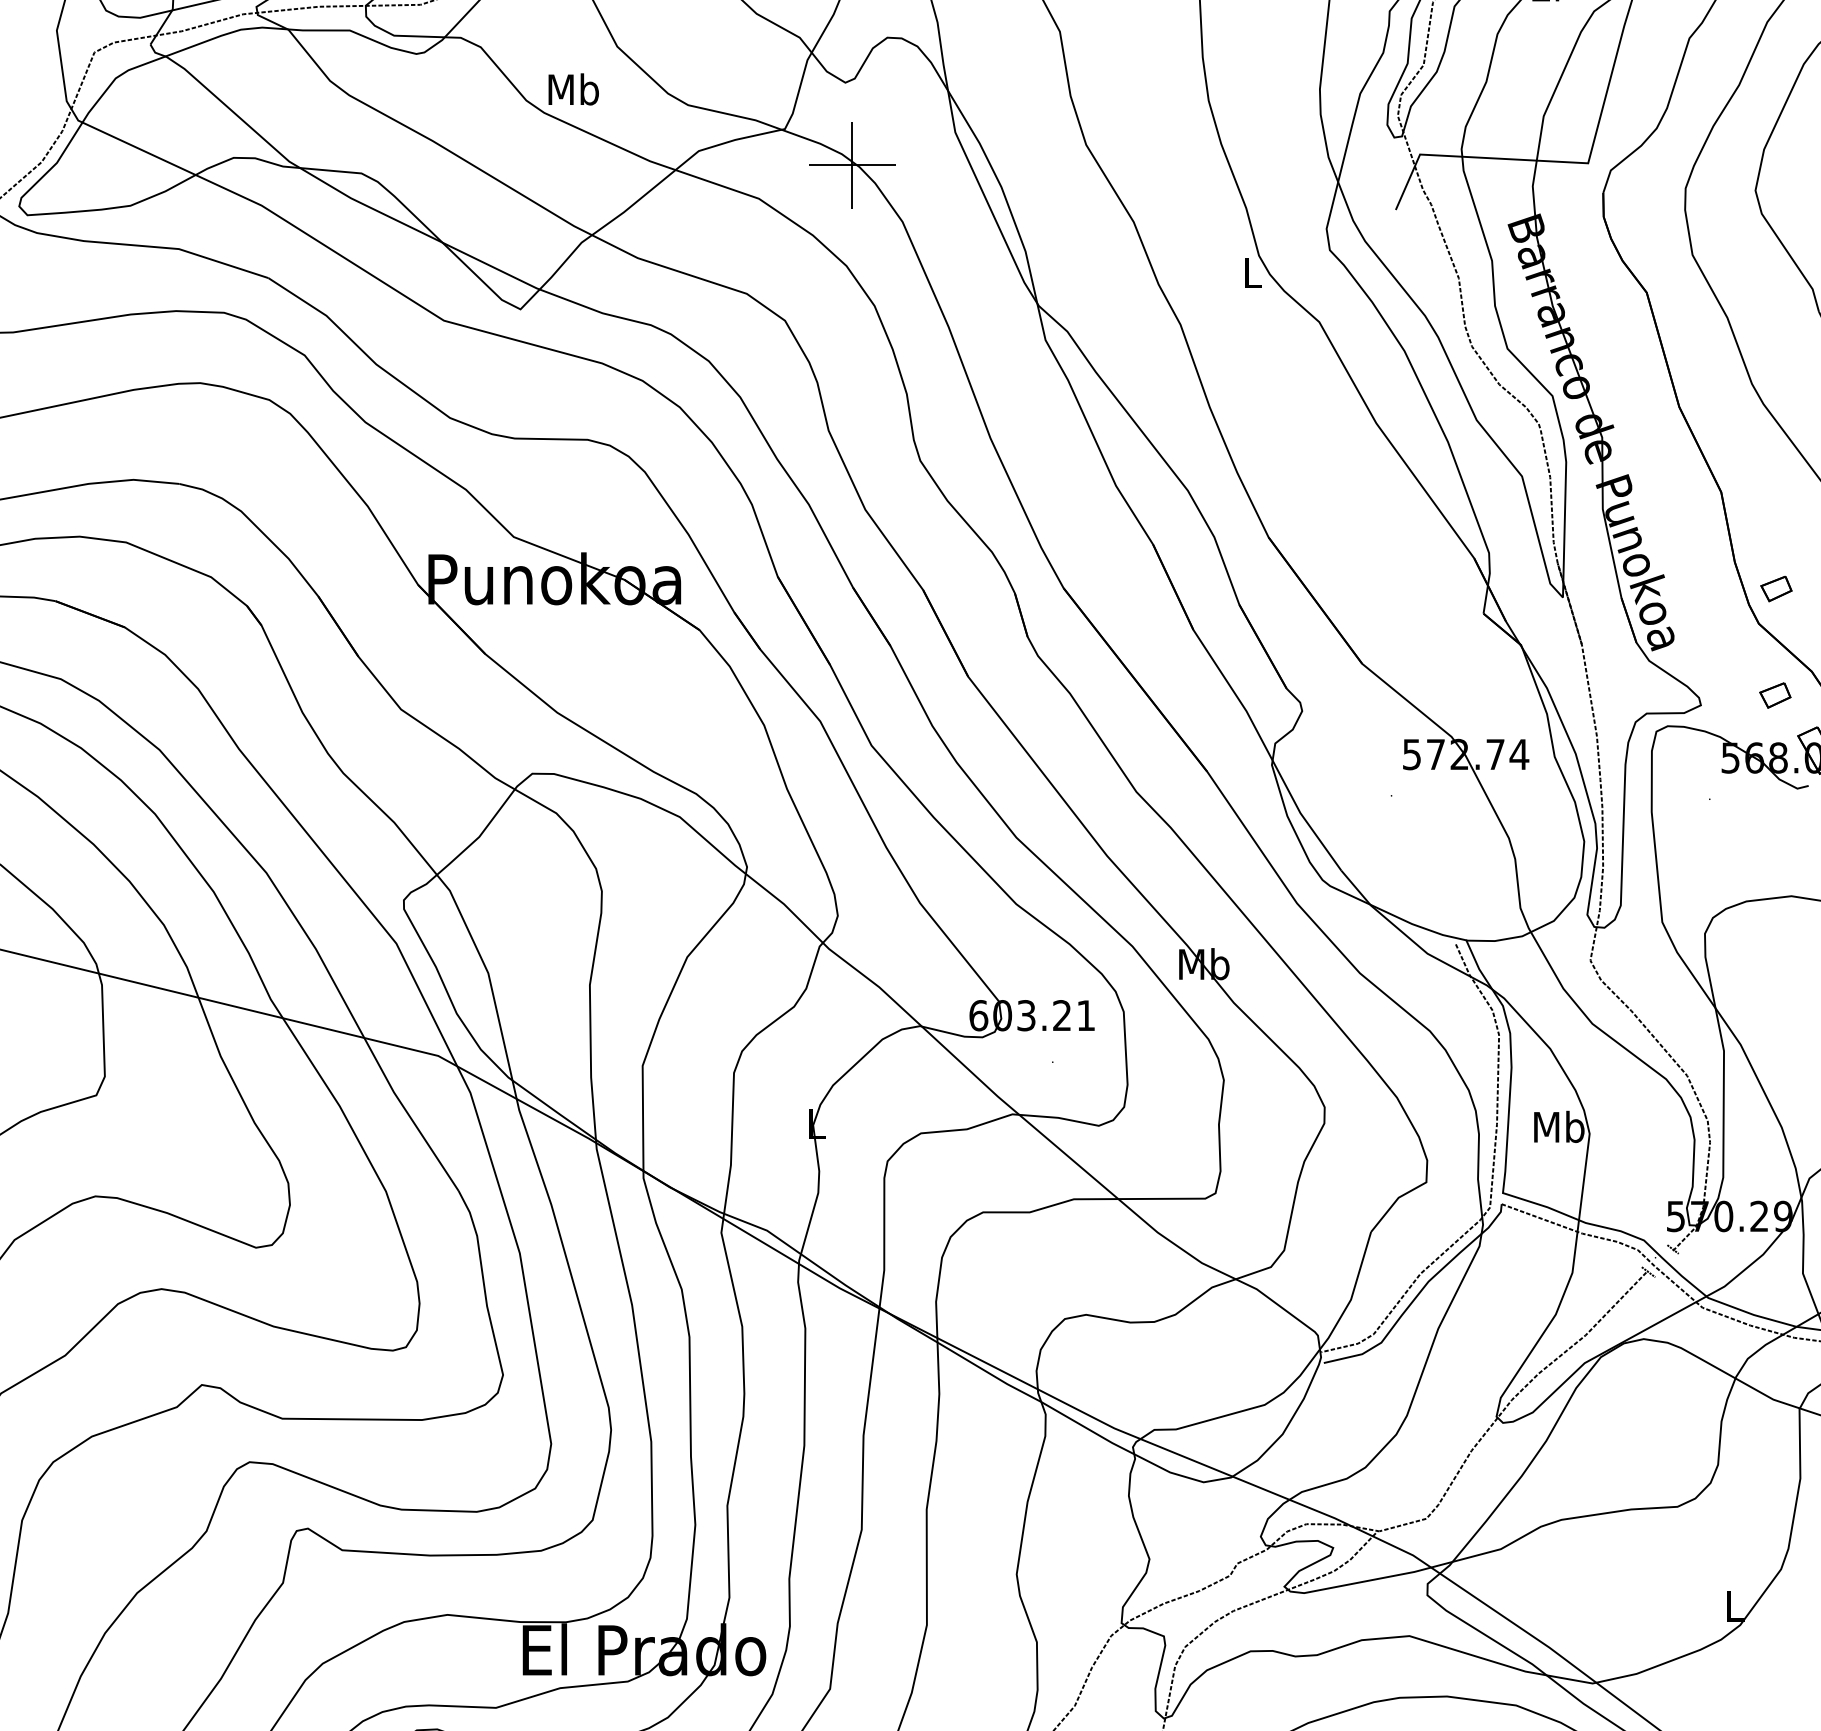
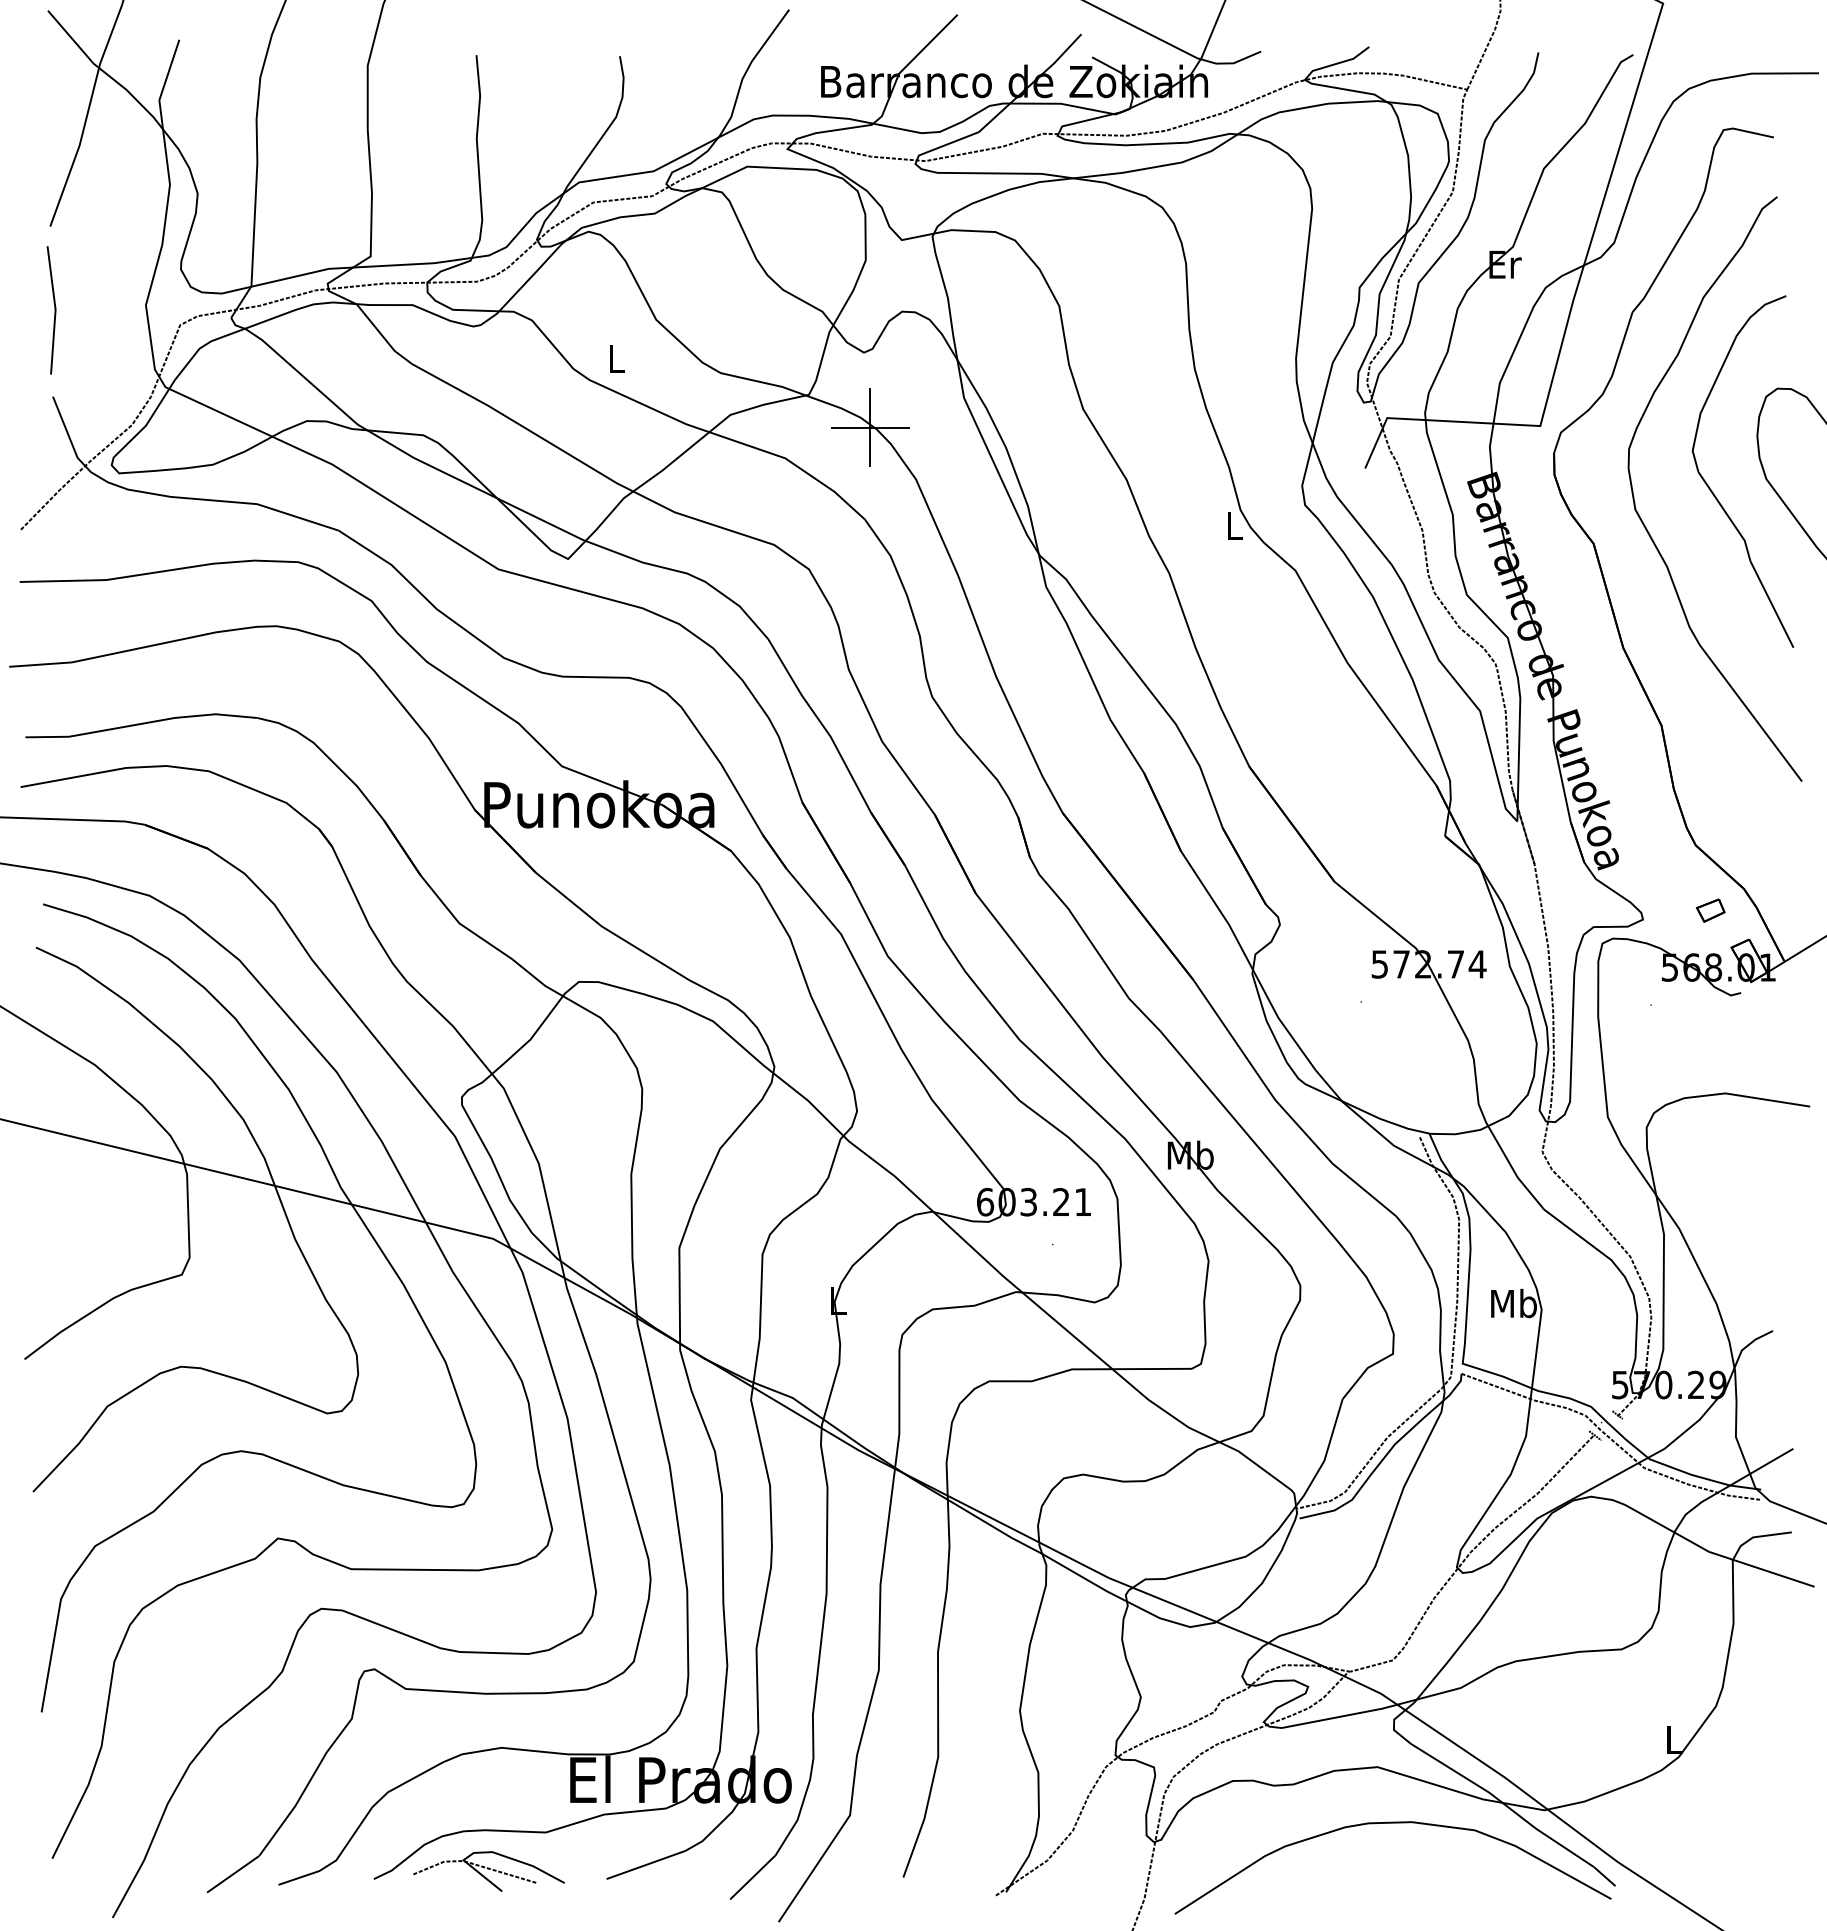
text: (573, 89) -> (616, 358), Mb -> L
part: (1776, 588) -> (1711, 813), removed

